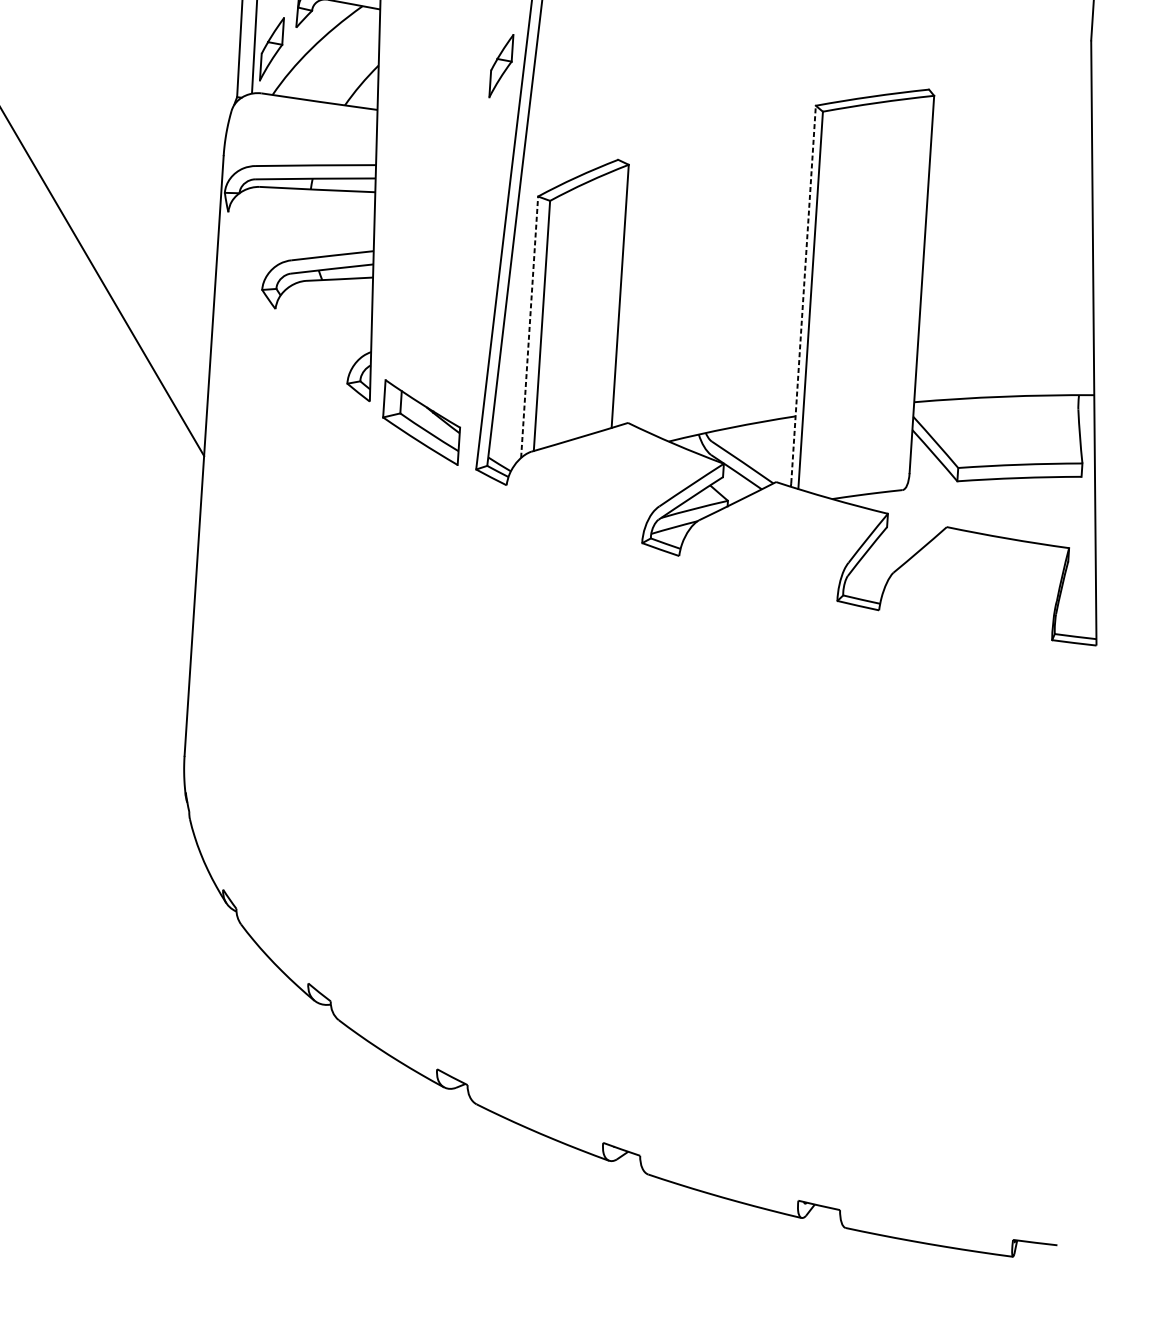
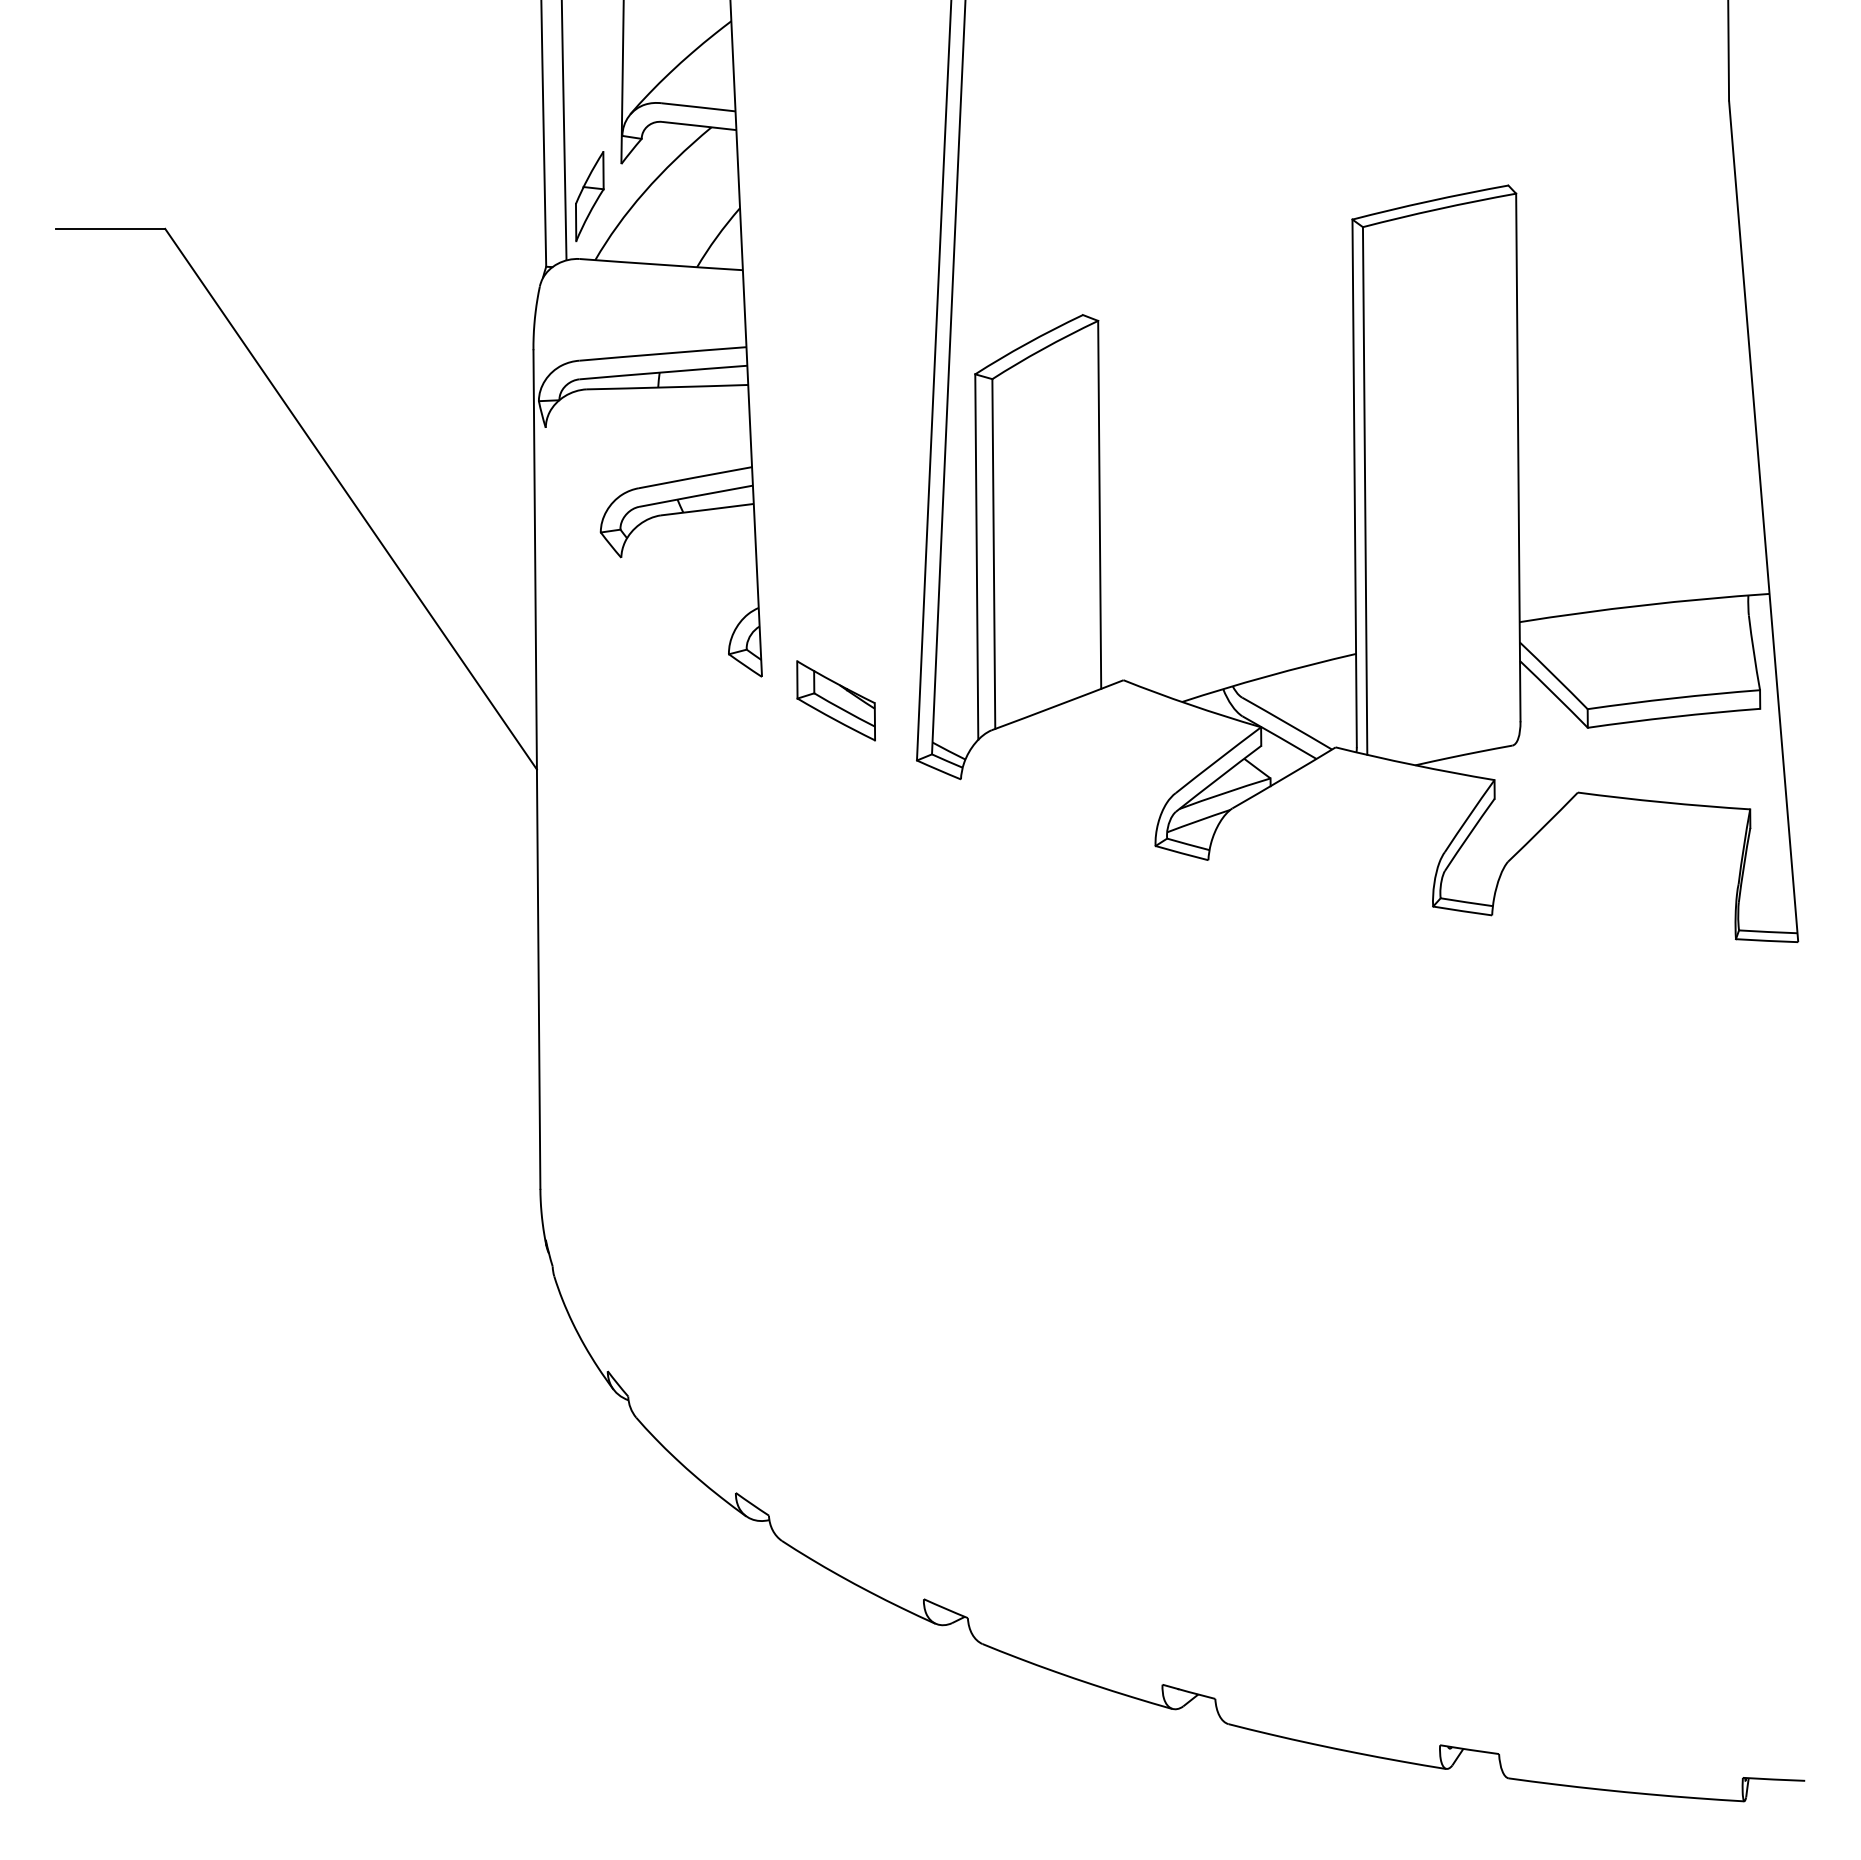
part: (501, 66) -> (910, 196), removed
line: (803, 294) -> (1354, 483), dashed -> solid
line: (529, 326) -> (976, 556), dashed -> solid
part: (421, 422) -> (835, 700), size x0.71

